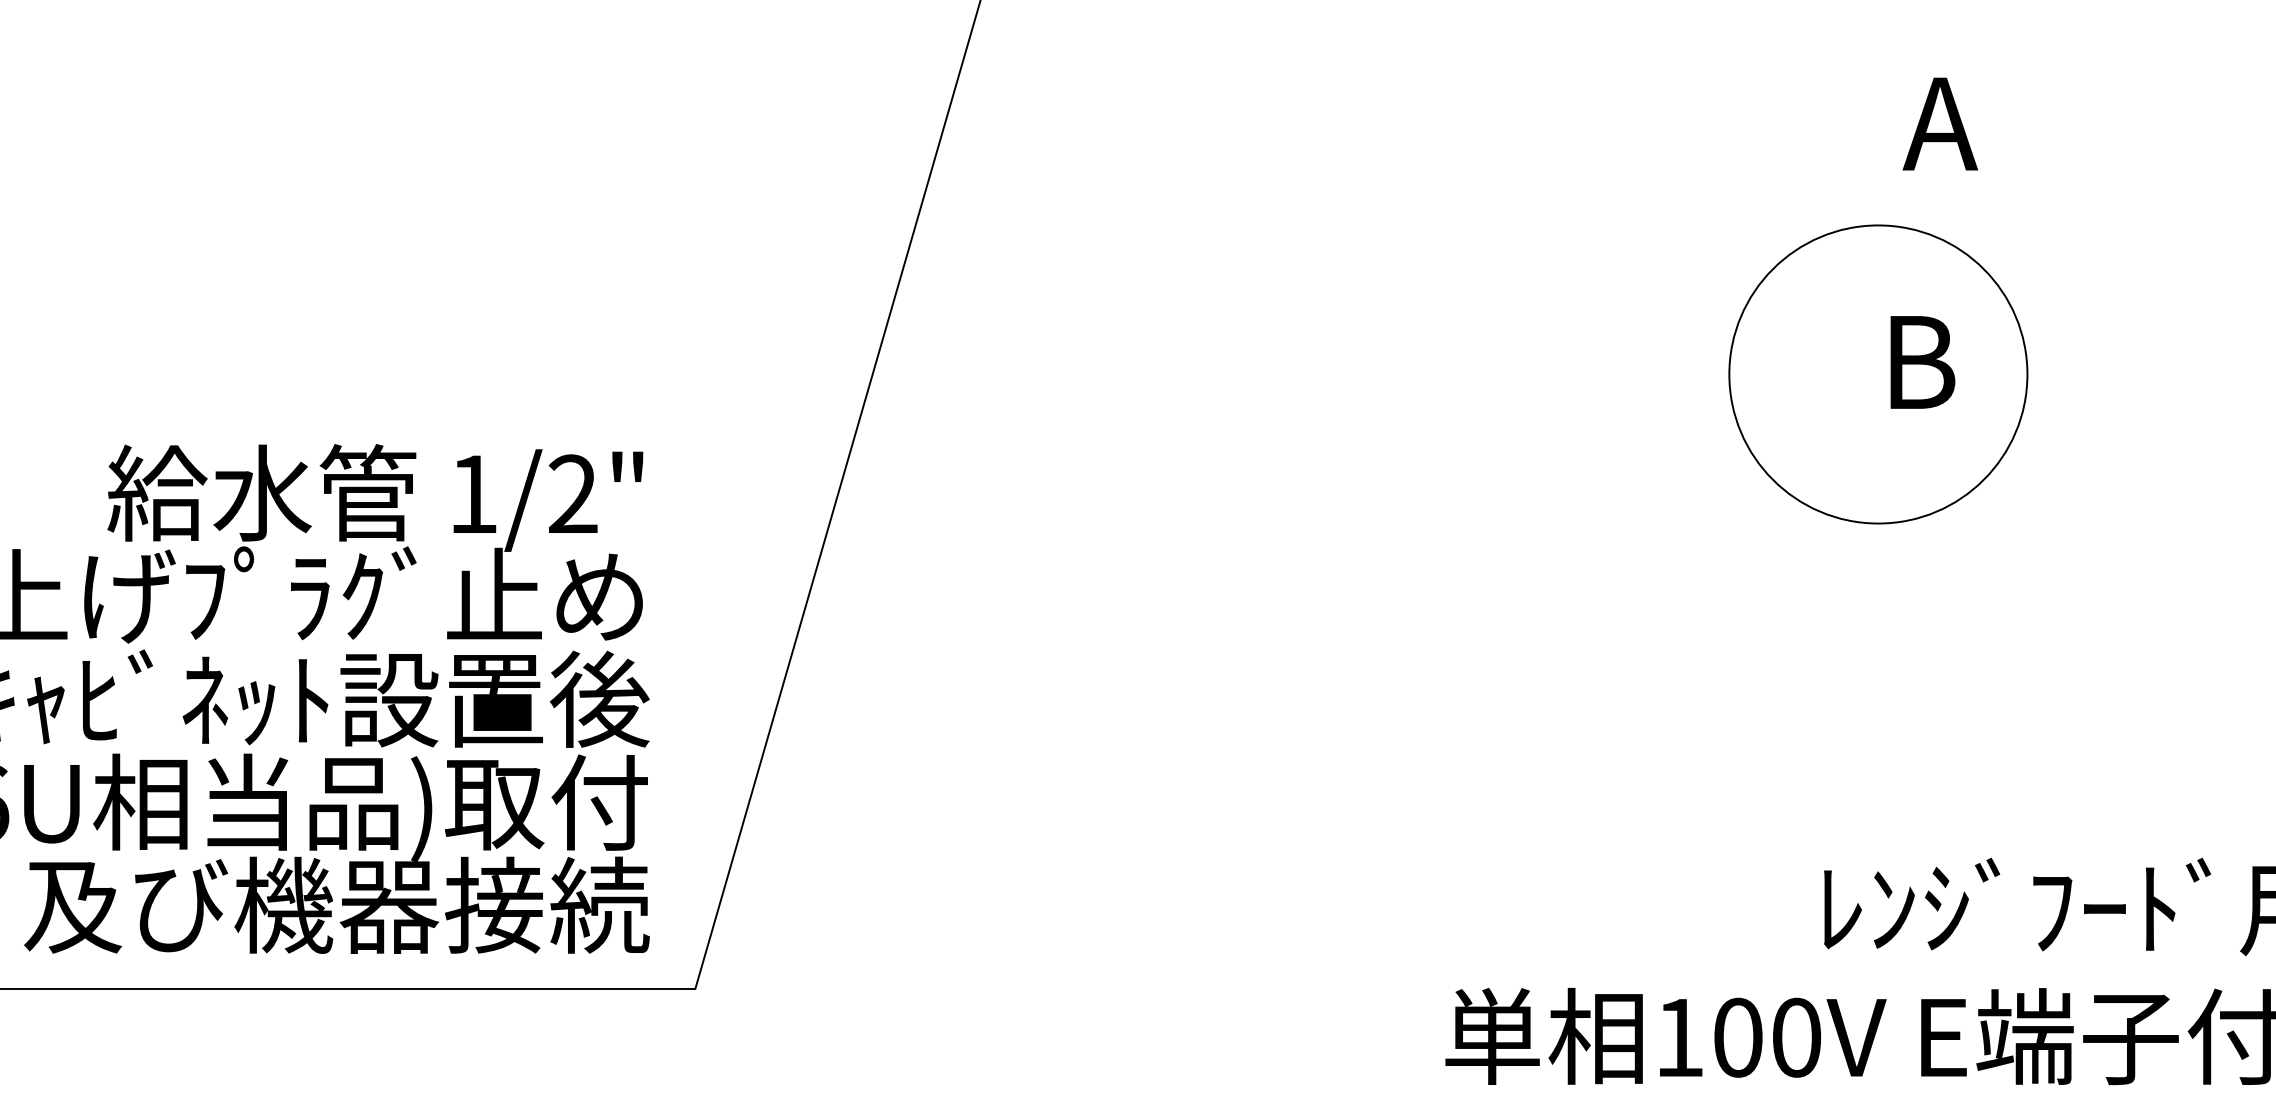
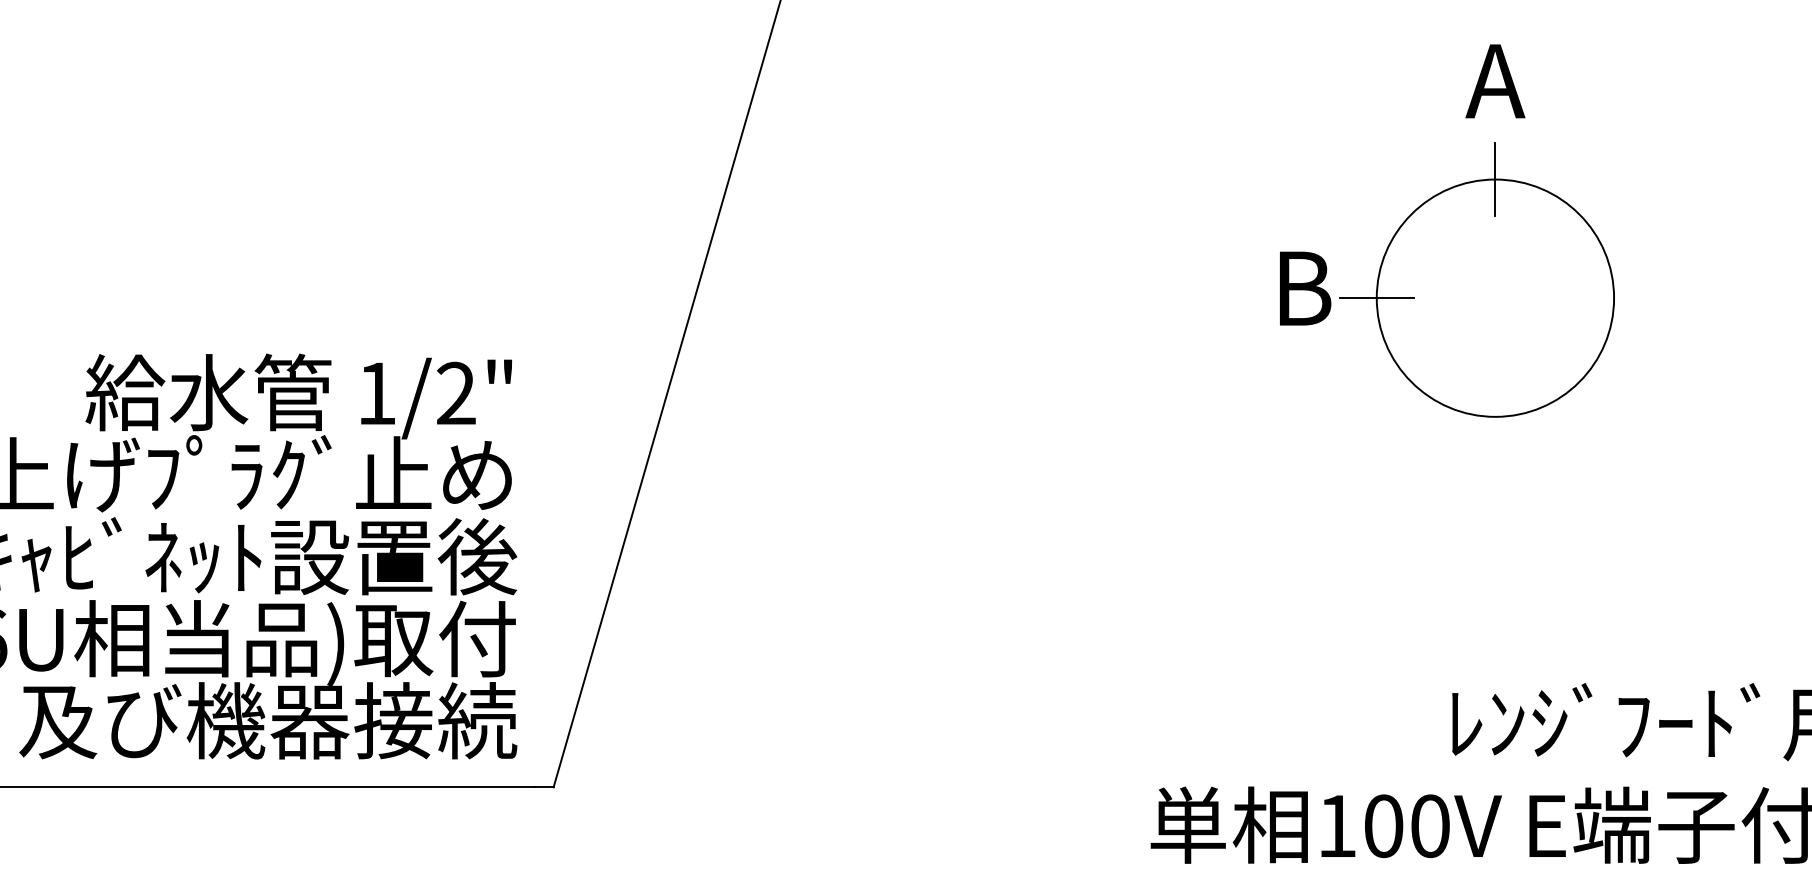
text: (1940, 123) -> (1495, 80), moved
line: (1878, 225) -> (1495, 179), added
text: (1922, 362) -> (1305, 288), moved
line: (1728, 374) -> (1376, 298), added

